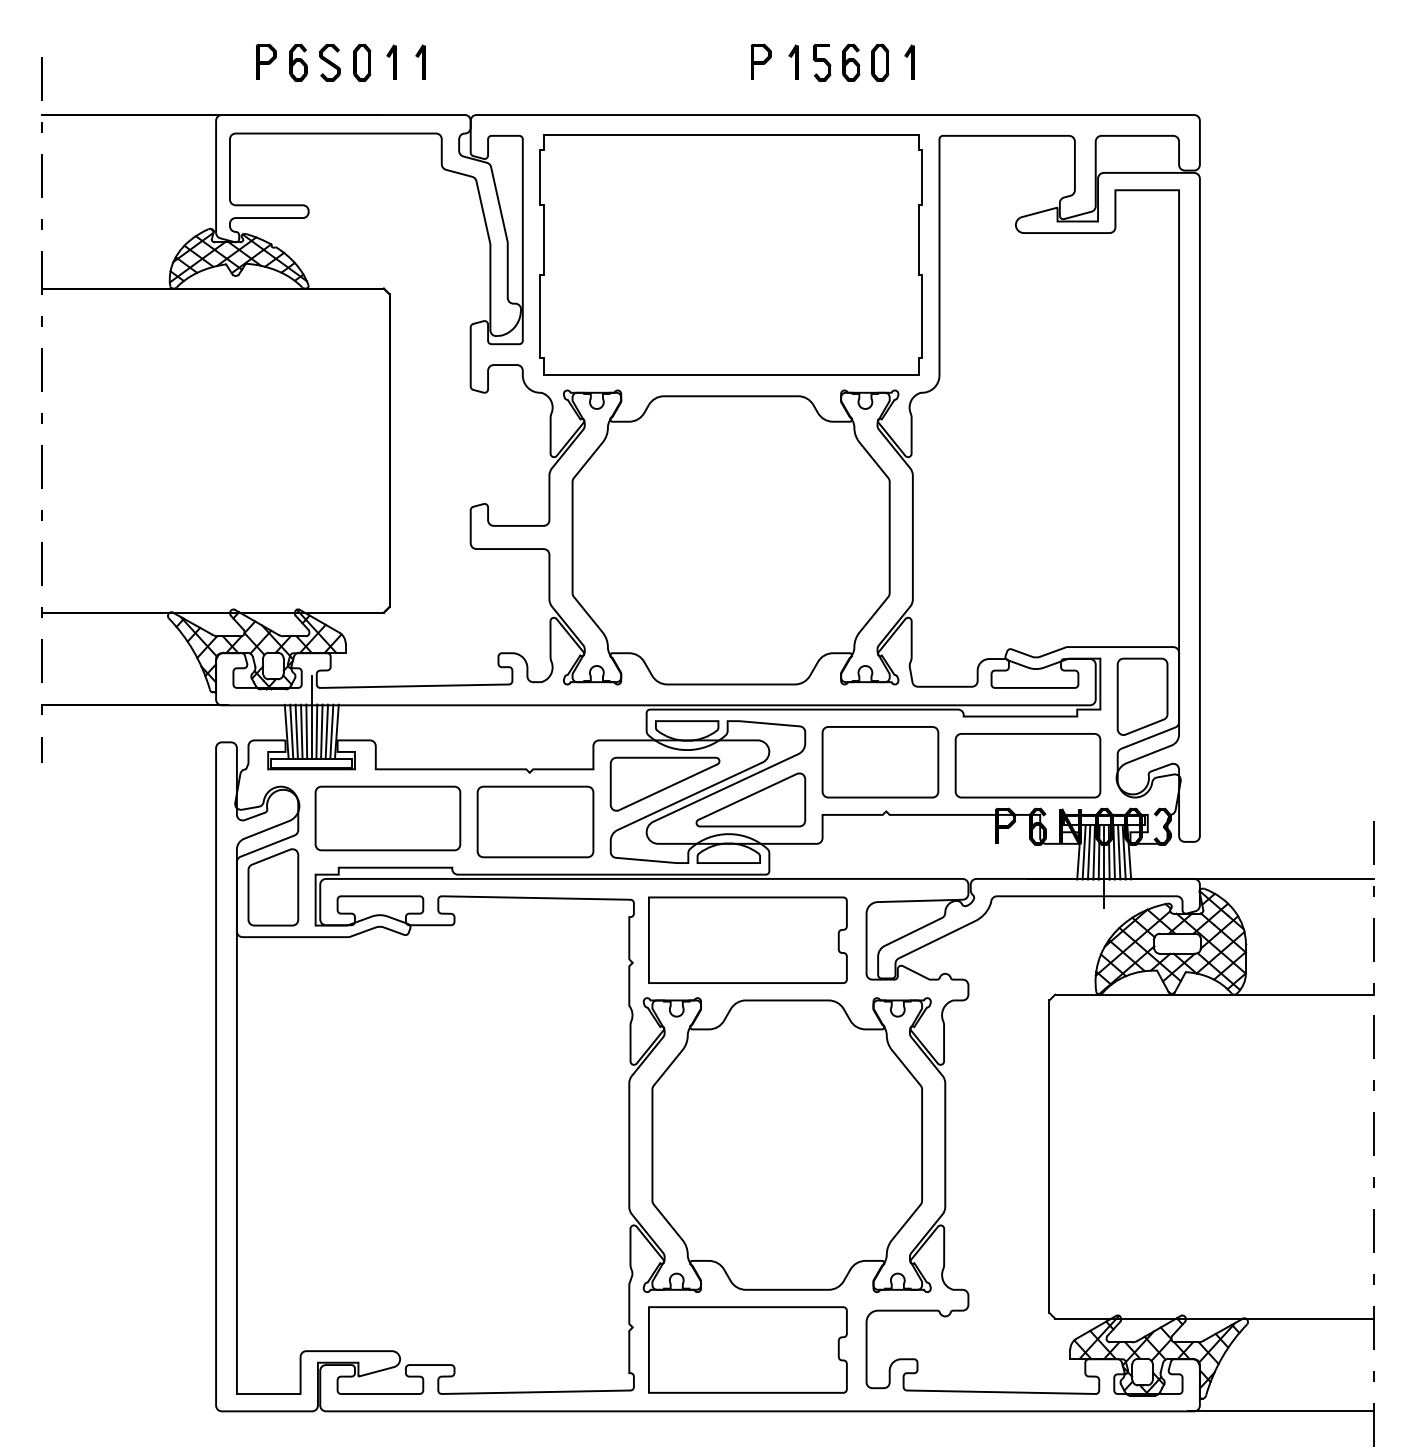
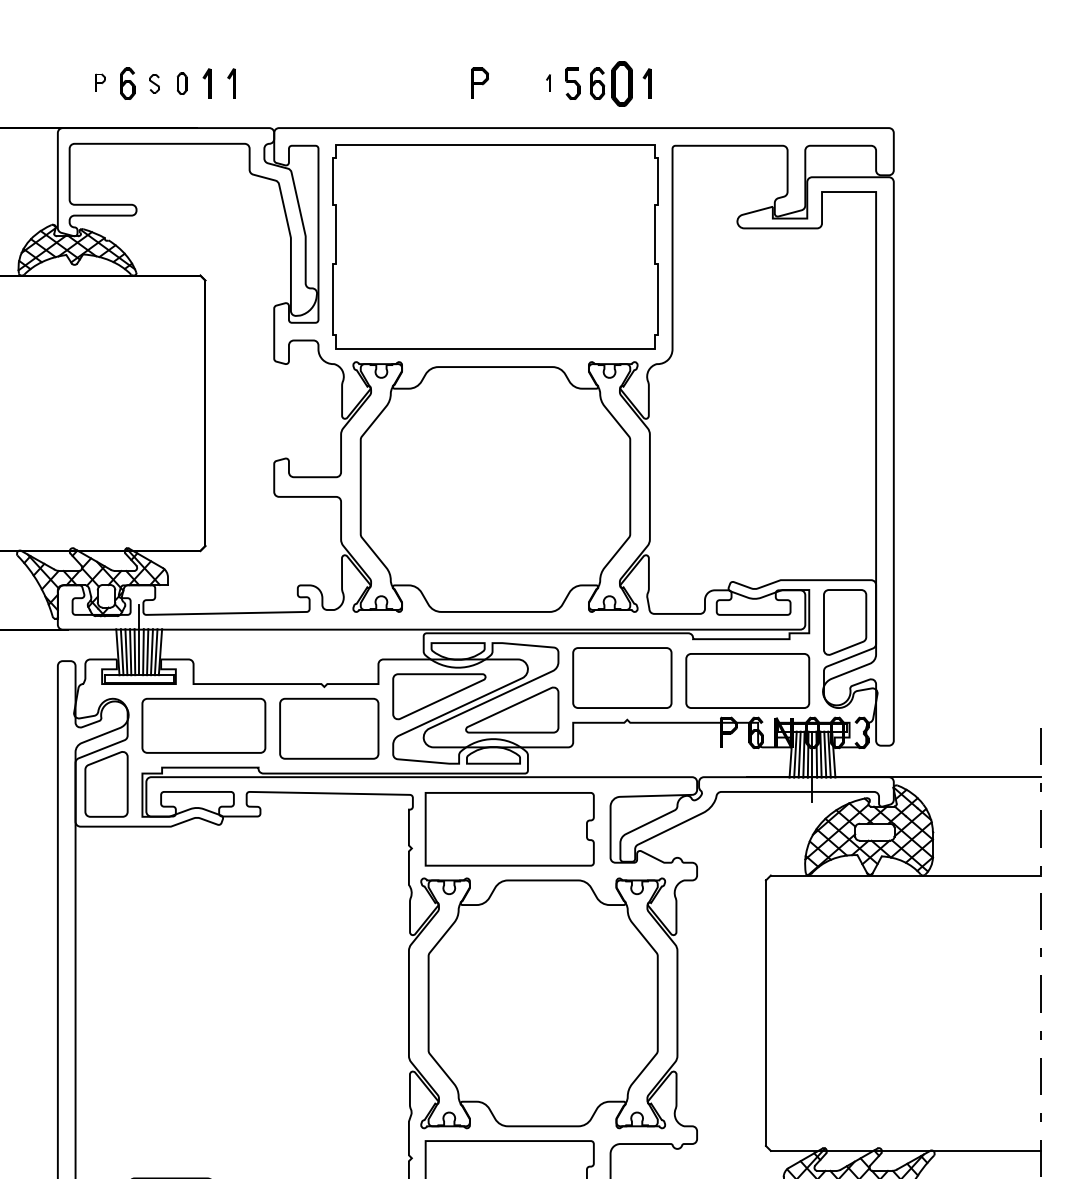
part: (266, 61) -> (100, 82), size x0.6
part: (760, 61) -> (479, 82), moved
part: (793, 61) -> (548, 82), size x0.6
part: (329, 62) -> (154, 83), size x0.6
part: (362, 62) -> (182, 83), size x0.7
part: (880, 62) -> (622, 83), size x1.4

